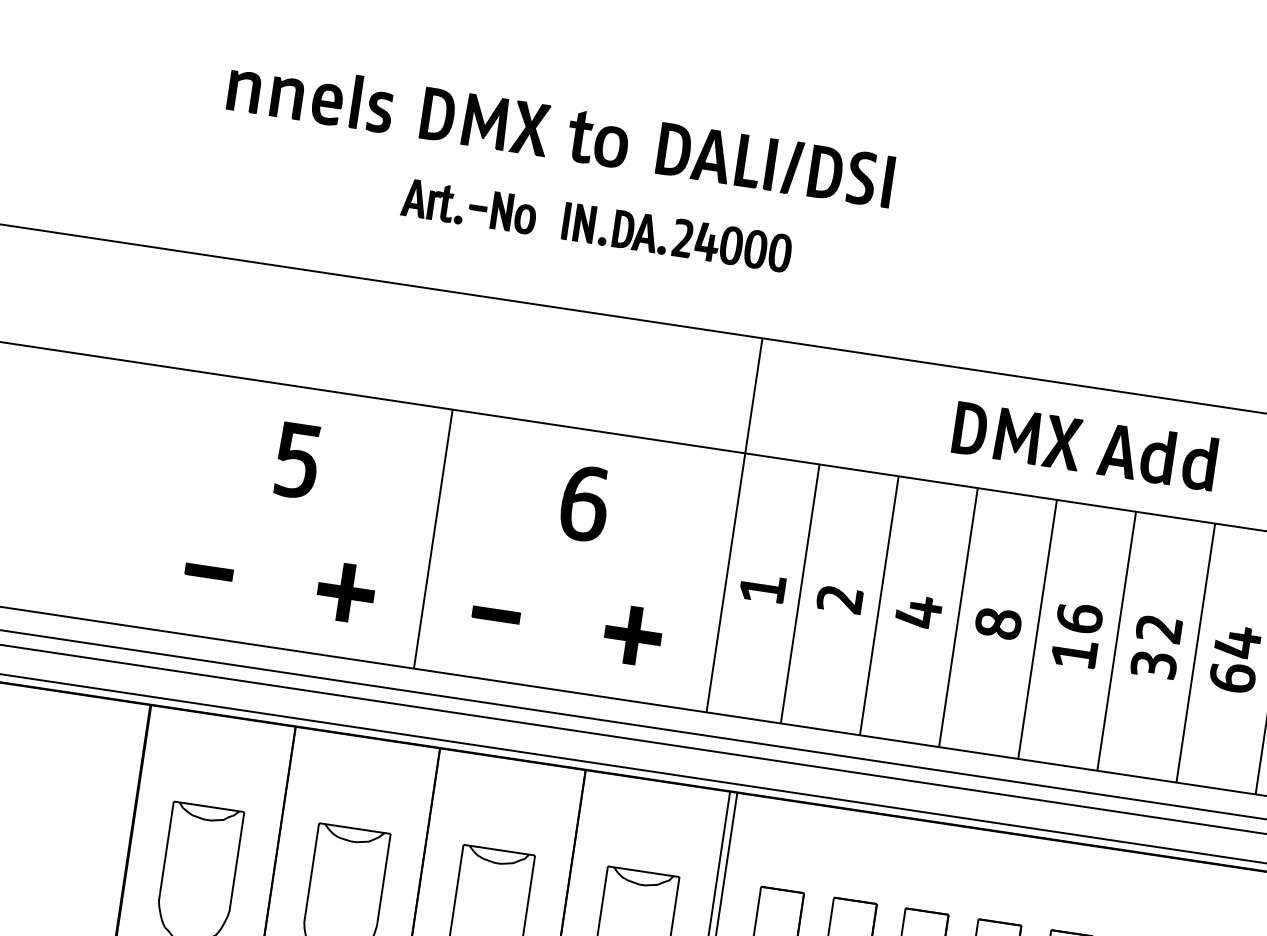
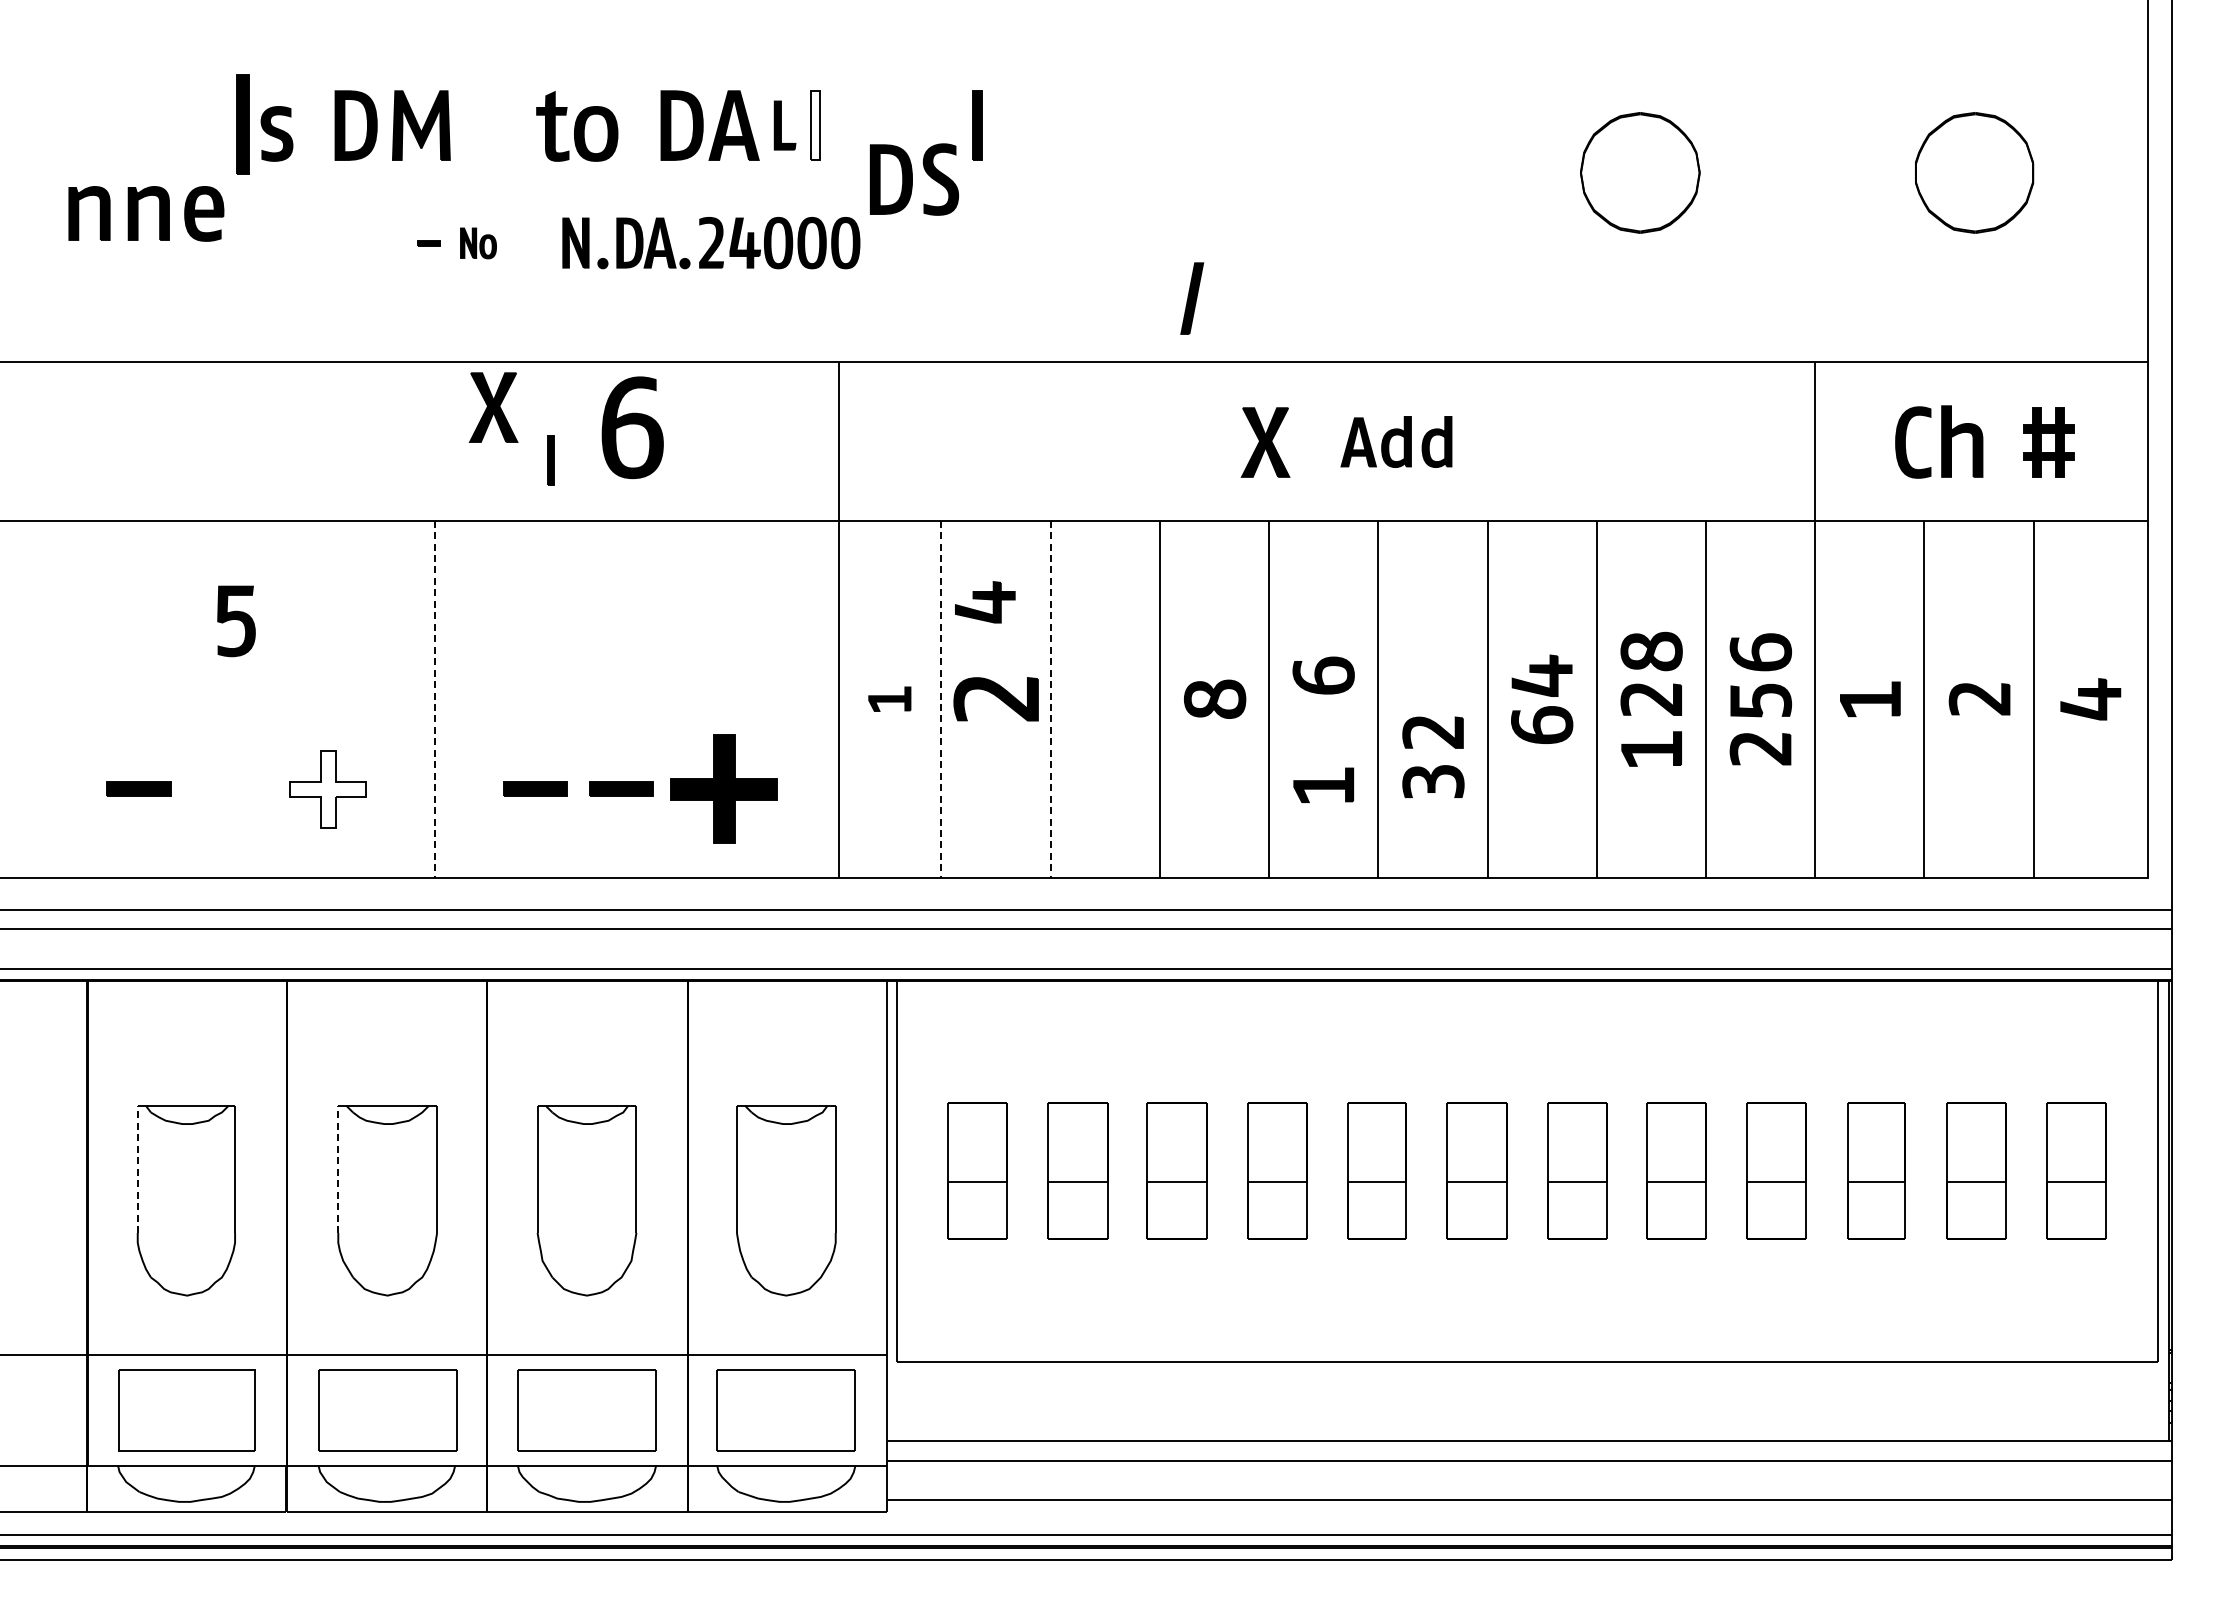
part: (279, 97) -> (138, 213), moved
part: (355, 101) -> (242, 124), size x1.4
part: (530, 128) -> (493, 407), moved
part: (748, 161) -> (784, 125), size x0.7
fill: (770, 164) -> (814, 125), removed
part: (792, 167) -> (1192, 298), moved
part: (842, 175) -> (914, 179), moved
part: (433, 201) -> (367, 243), removed
part: (514, 213) -> (478, 243), size x0.6
part: (566, 221) -> (550, 460), moved
part: (996, 433) -> (1174, 442), removed
part: (1157, 456) -> (1396, 441), size x0.7
part: (297, 461) -> (236, 621), size x0.7
part: (584, 503) -> (632, 427), moved
line: (433, 539) -> (435, 699), solid -> dashed
part: (762, 587) -> (889, 698), size x0.7
fill: (345, 592) -> (327, 788), removed
line: (800, 594) -> (941, 699), solid -> dashed
part: (839, 599) -> (995, 699), size x1.4
line: (879, 605) -> (1050, 699), solid -> dashed
part: (919, 611) -> (985, 602), moved
part: (558, 623) -> (621, 788), added
part: (633, 635) -> (724, 789), size x1.4
part: (1074, 652) -> (1323, 784), moved
part: (1158, 654) -> (1437, 766), moved
line: (166, 847) -> (137, 1169), solid -> dashed
line: (312, 869) -> (338, 1169), solid -> dashed

